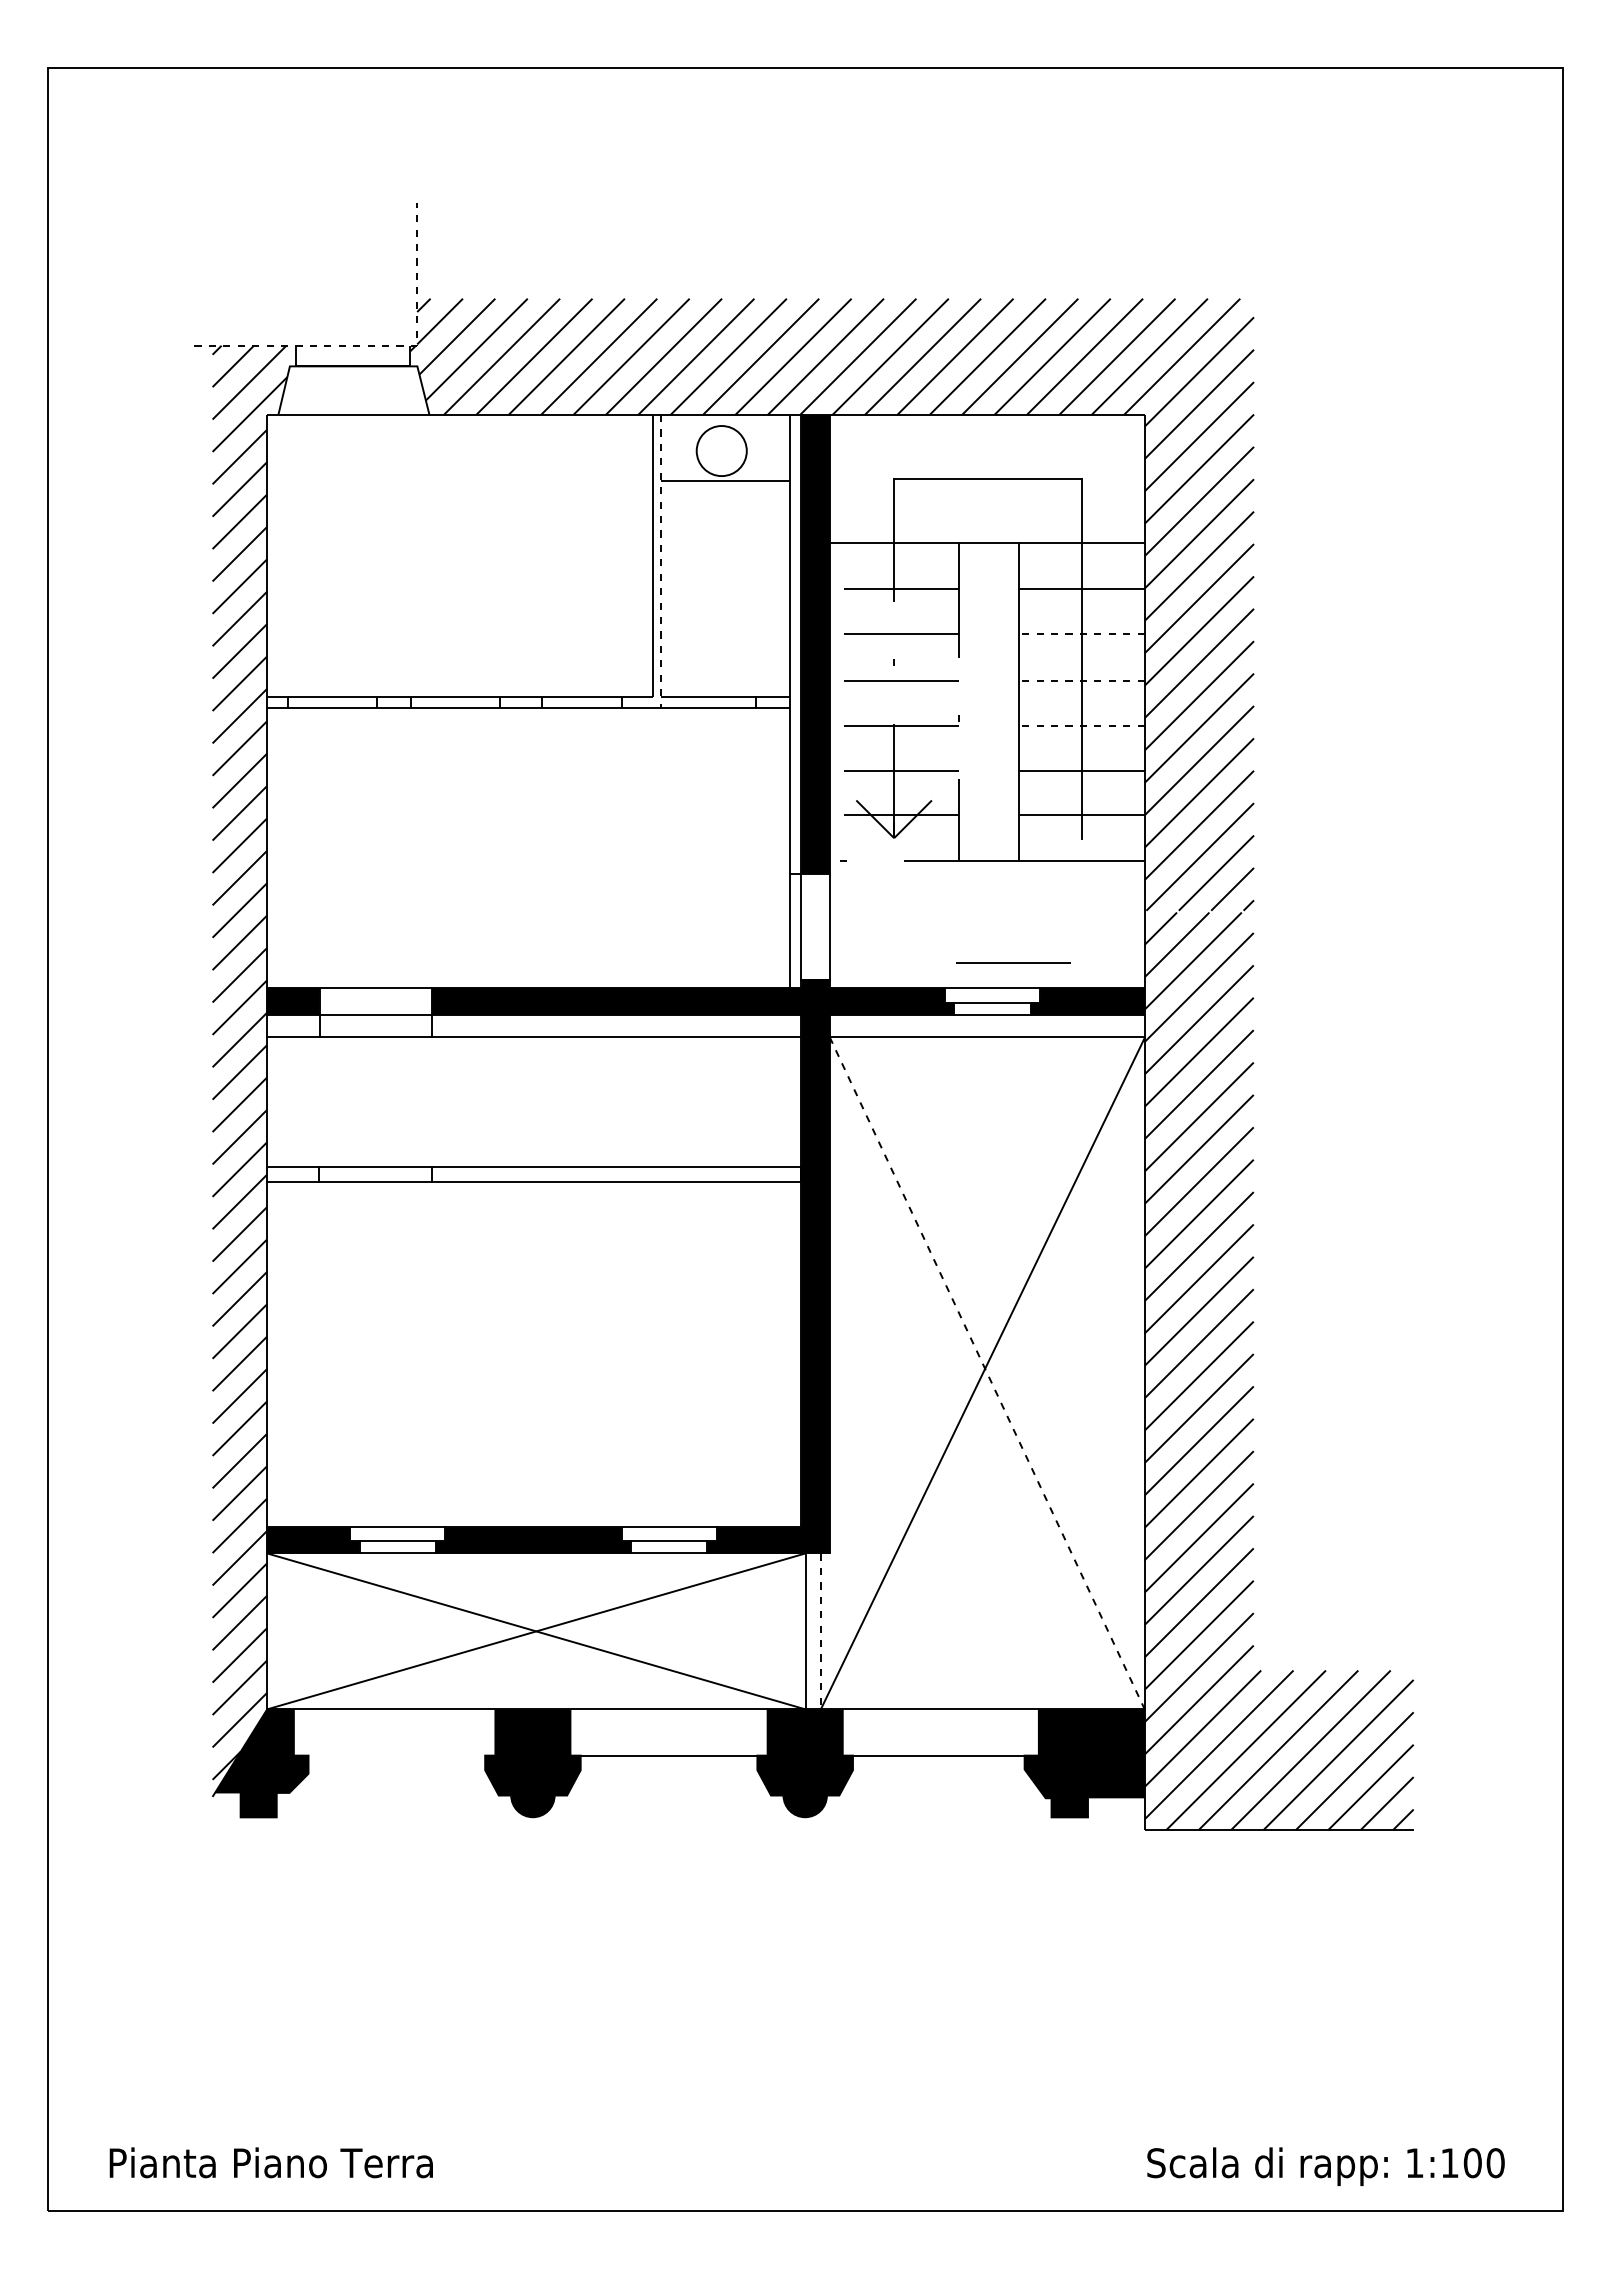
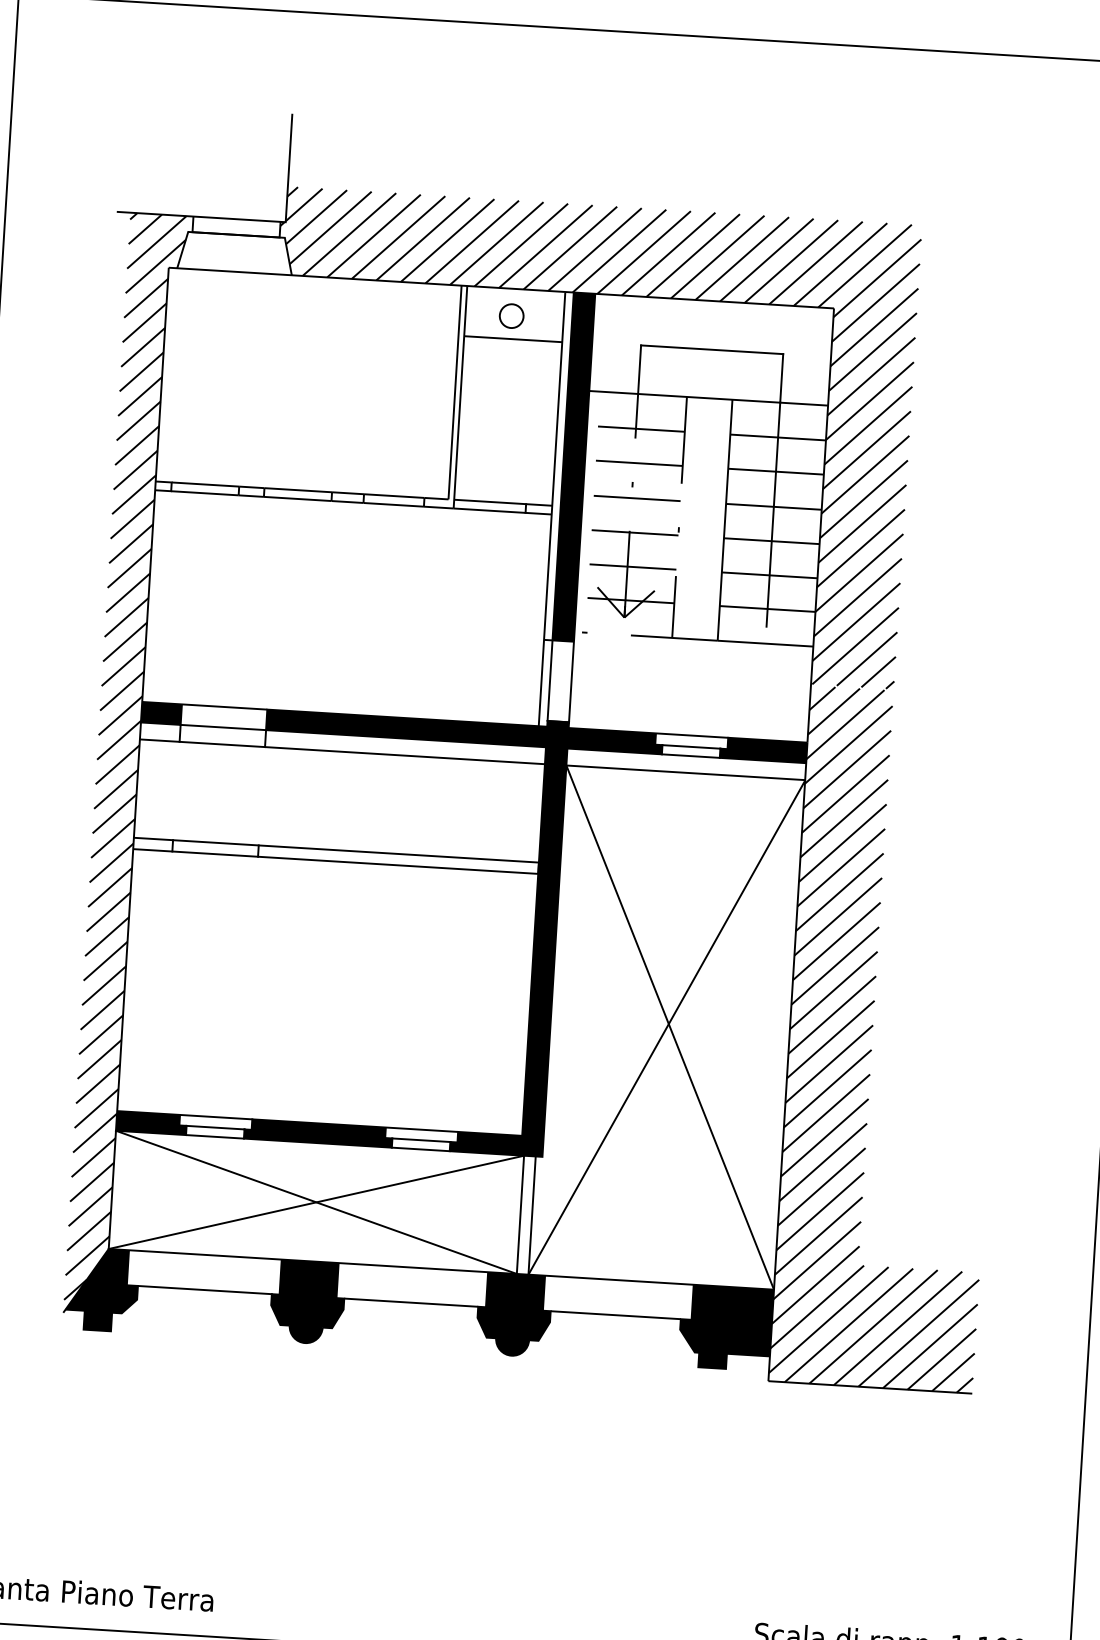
line: (378, 345) -> (256, 220), dashed -> solid
circle: (721, 450) -> (511, 315), size x0.62
line: (660, 561) -> (460, 397), dashed -> solid
line: (1081, 634) -> (775, 471), dashed -> solid
line: (1081, 680) -> (773, 506), dashed -> solid
line: (1081, 725) -> (771, 540), dashed -> solid
line: (1013, 962) -> (709, 717), removed
line: (987, 1373) -> (670, 1027), dashed -> solid
line: (820, 1631) -> (531, 1215), dashed -> solid
line: (396, 1755) -> (204, 1289), added

